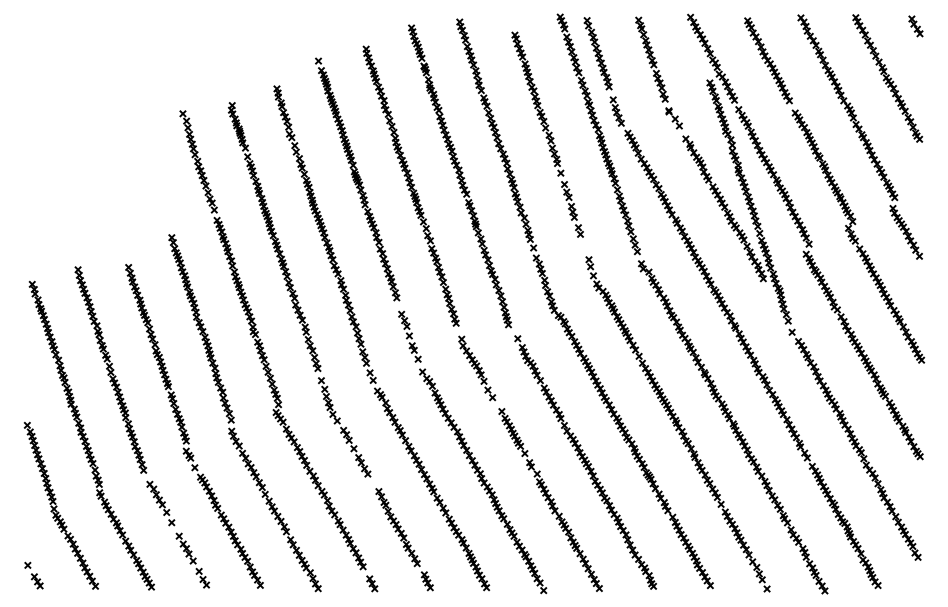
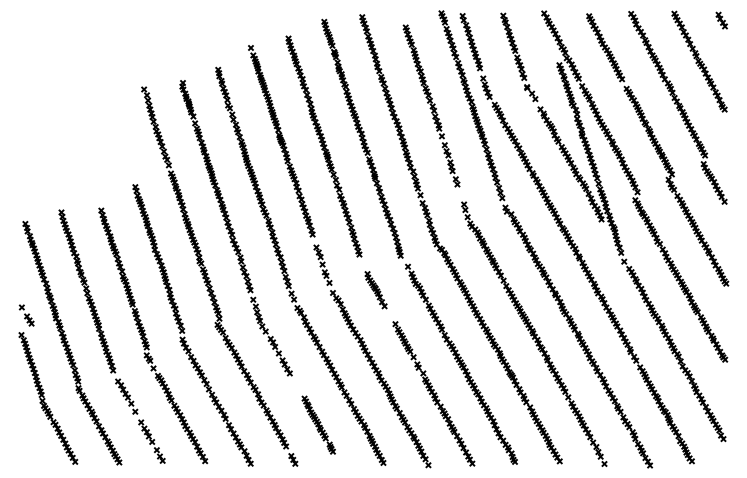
part: (477, 368) -> (376, 290), size x0.7
part: (404, 539) -> (318, 424), size x0.7
part: (33, 575) -> (26, 315), moved

